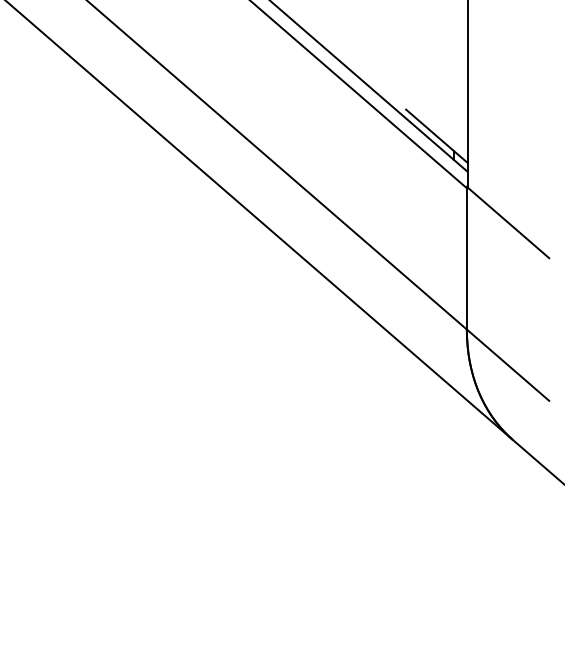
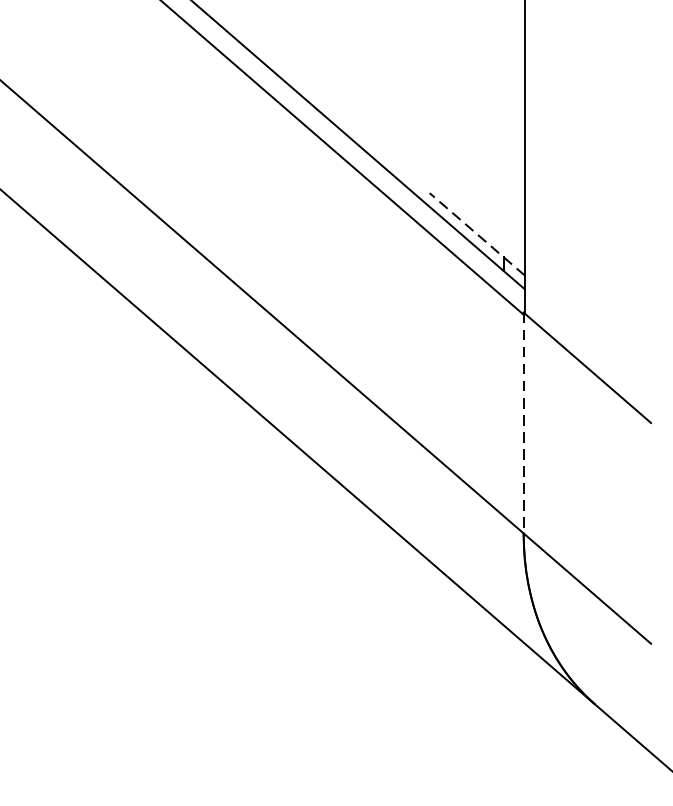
line: (436, 136) -> (476, 234), solid -> dashed
line: (466, 258) -> (523, 423), solid -> dashed

